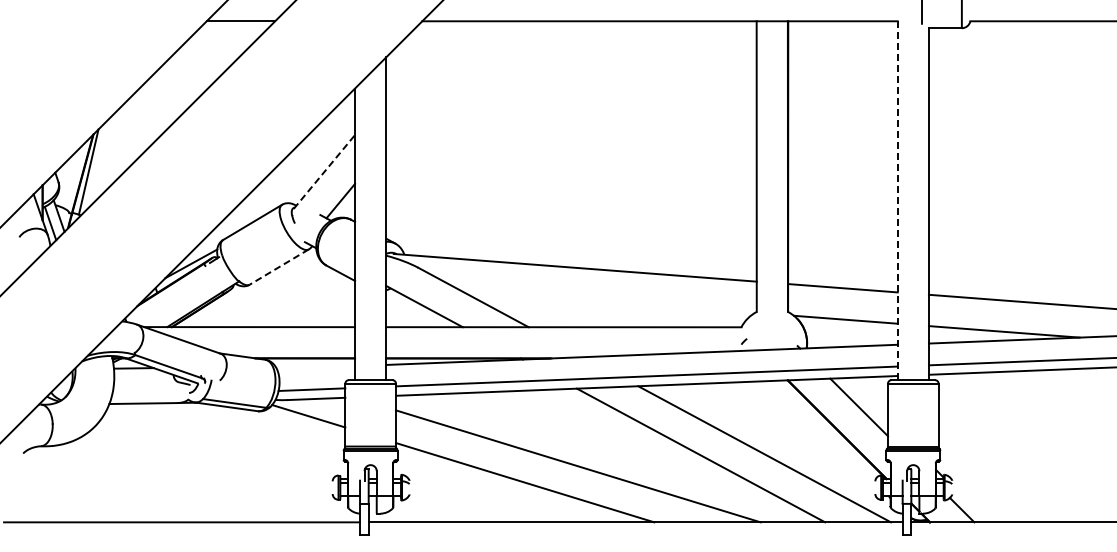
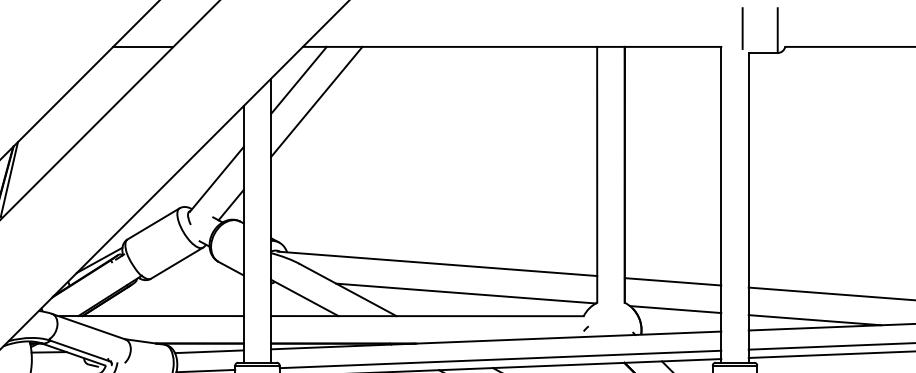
line: (417, 59) -> (298, 80), added
line: (437, 83) -> (316, 101), added
line: (324, 171) -> (216, 179), dashed -> solid
line: (897, 200) -> (721, 204), dashed -> solid
line: (278, 267) -> (176, 263), dashed -> solid
line: (607, 301) -> (465, 293), added
line: (316, 367) -> (209, 351), added

